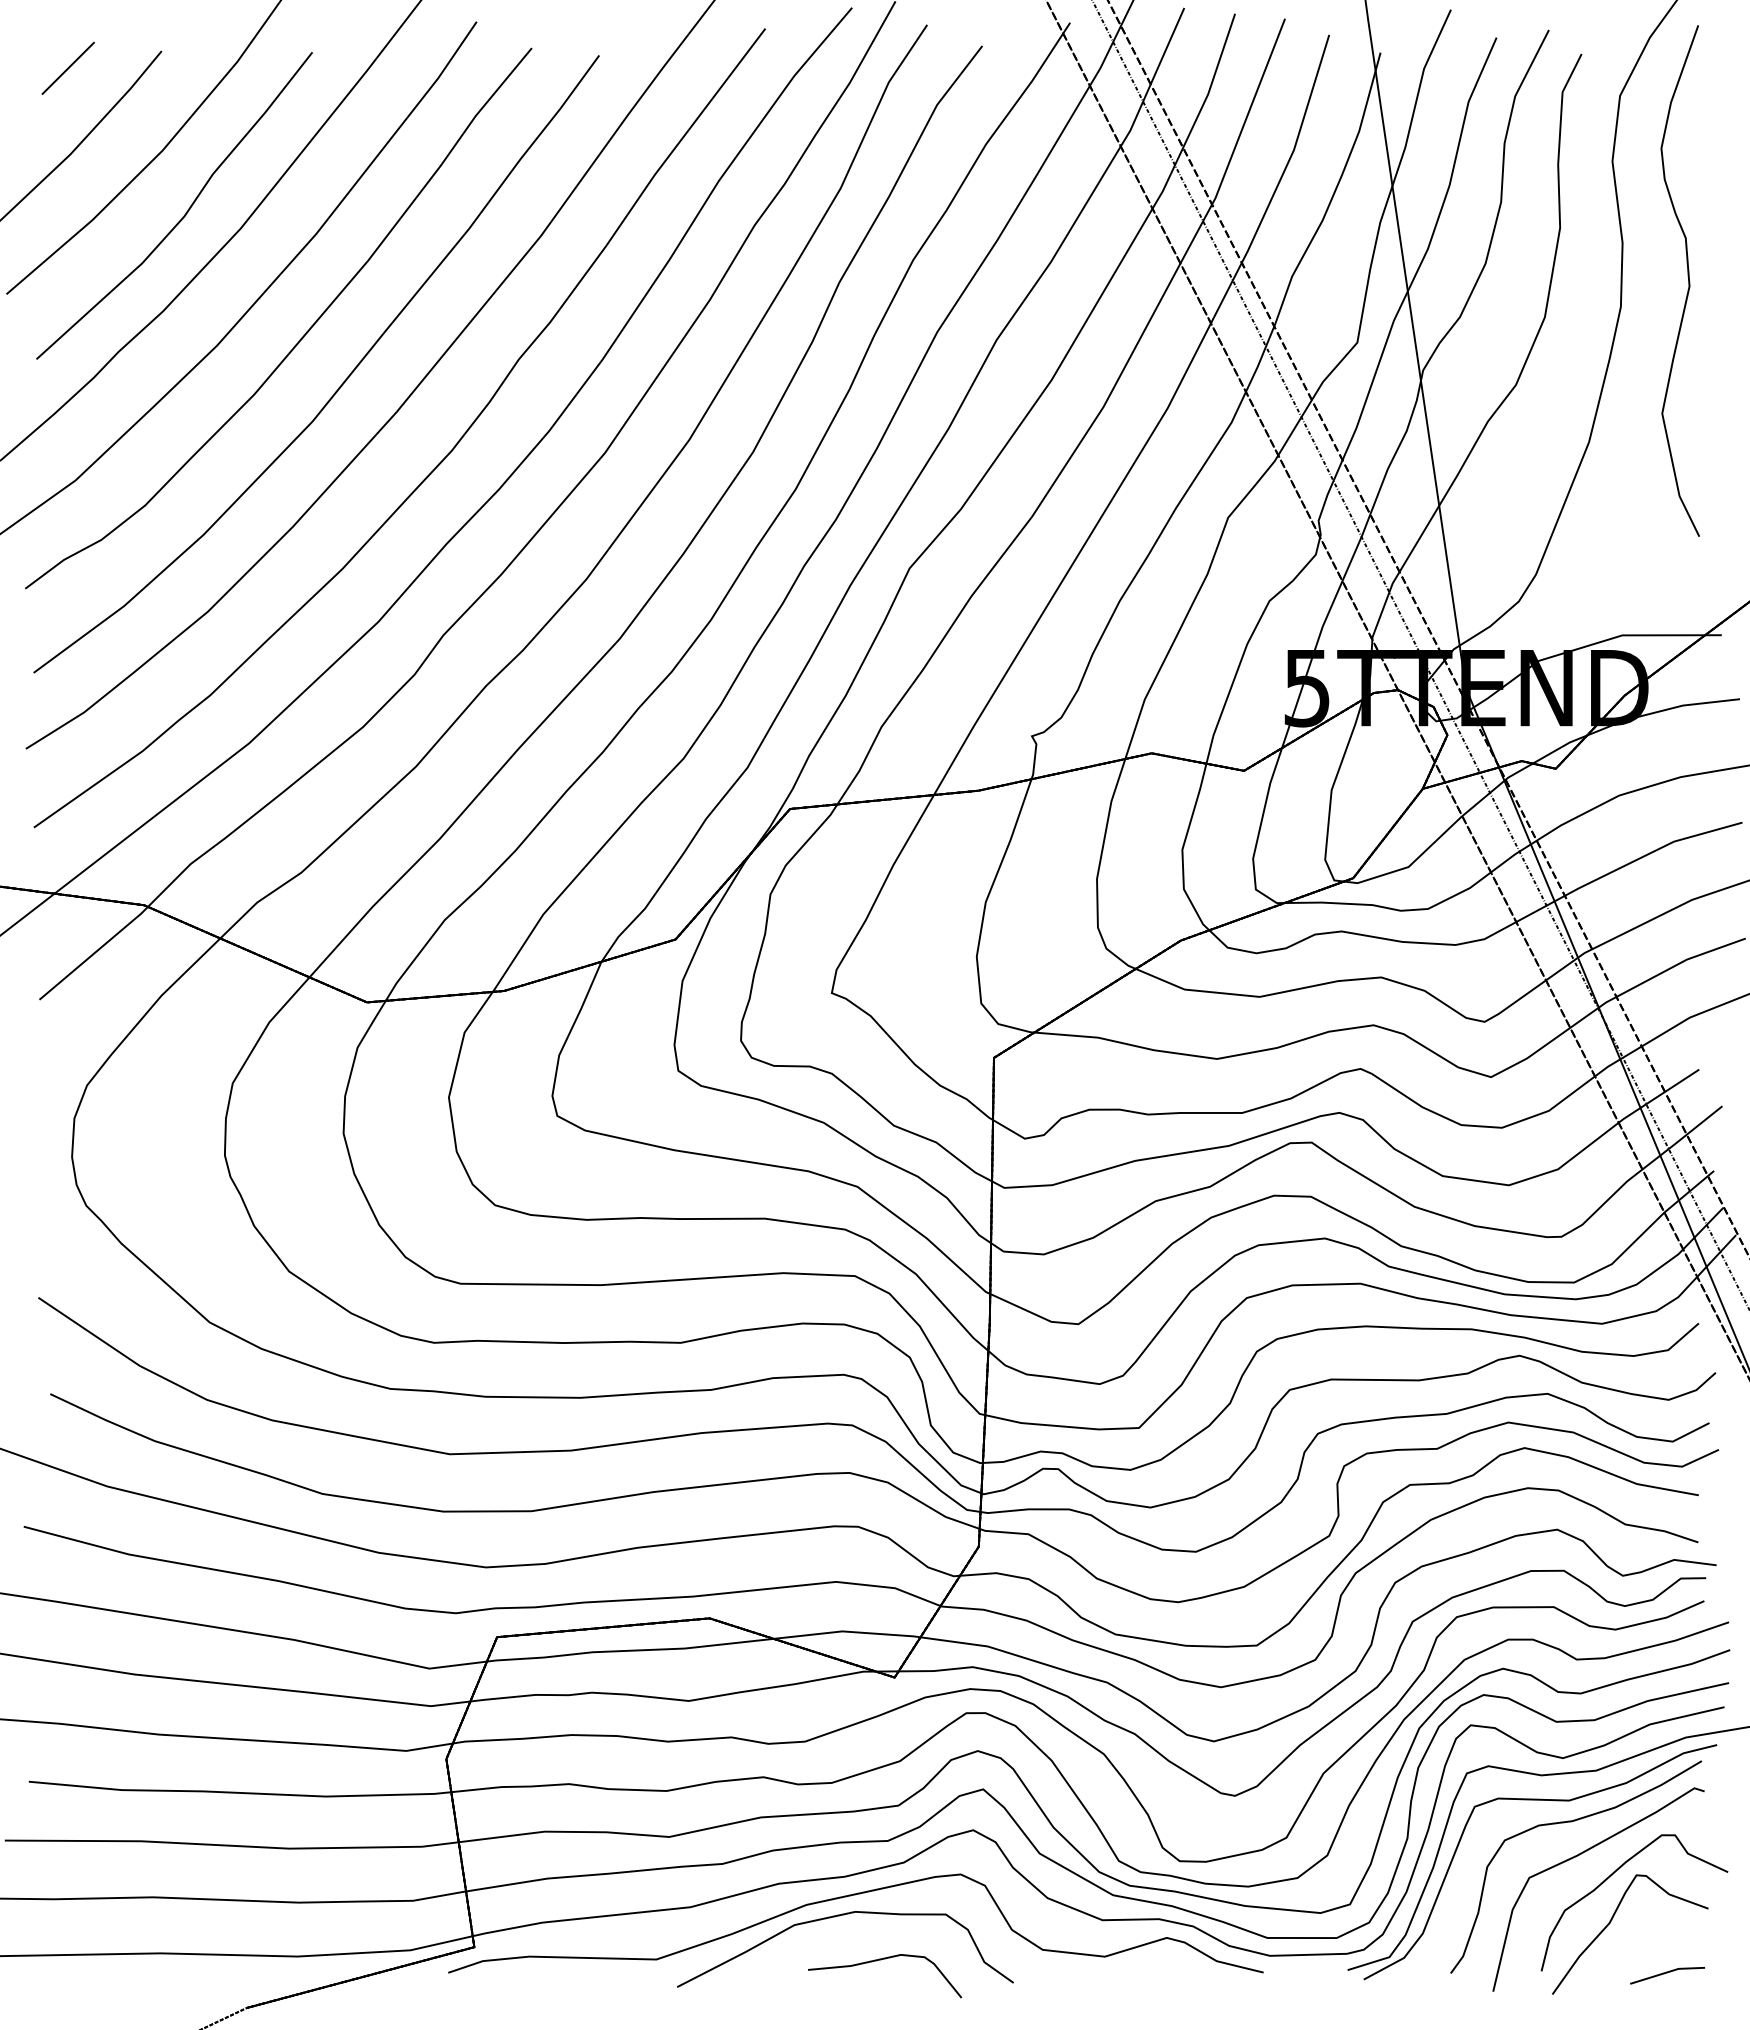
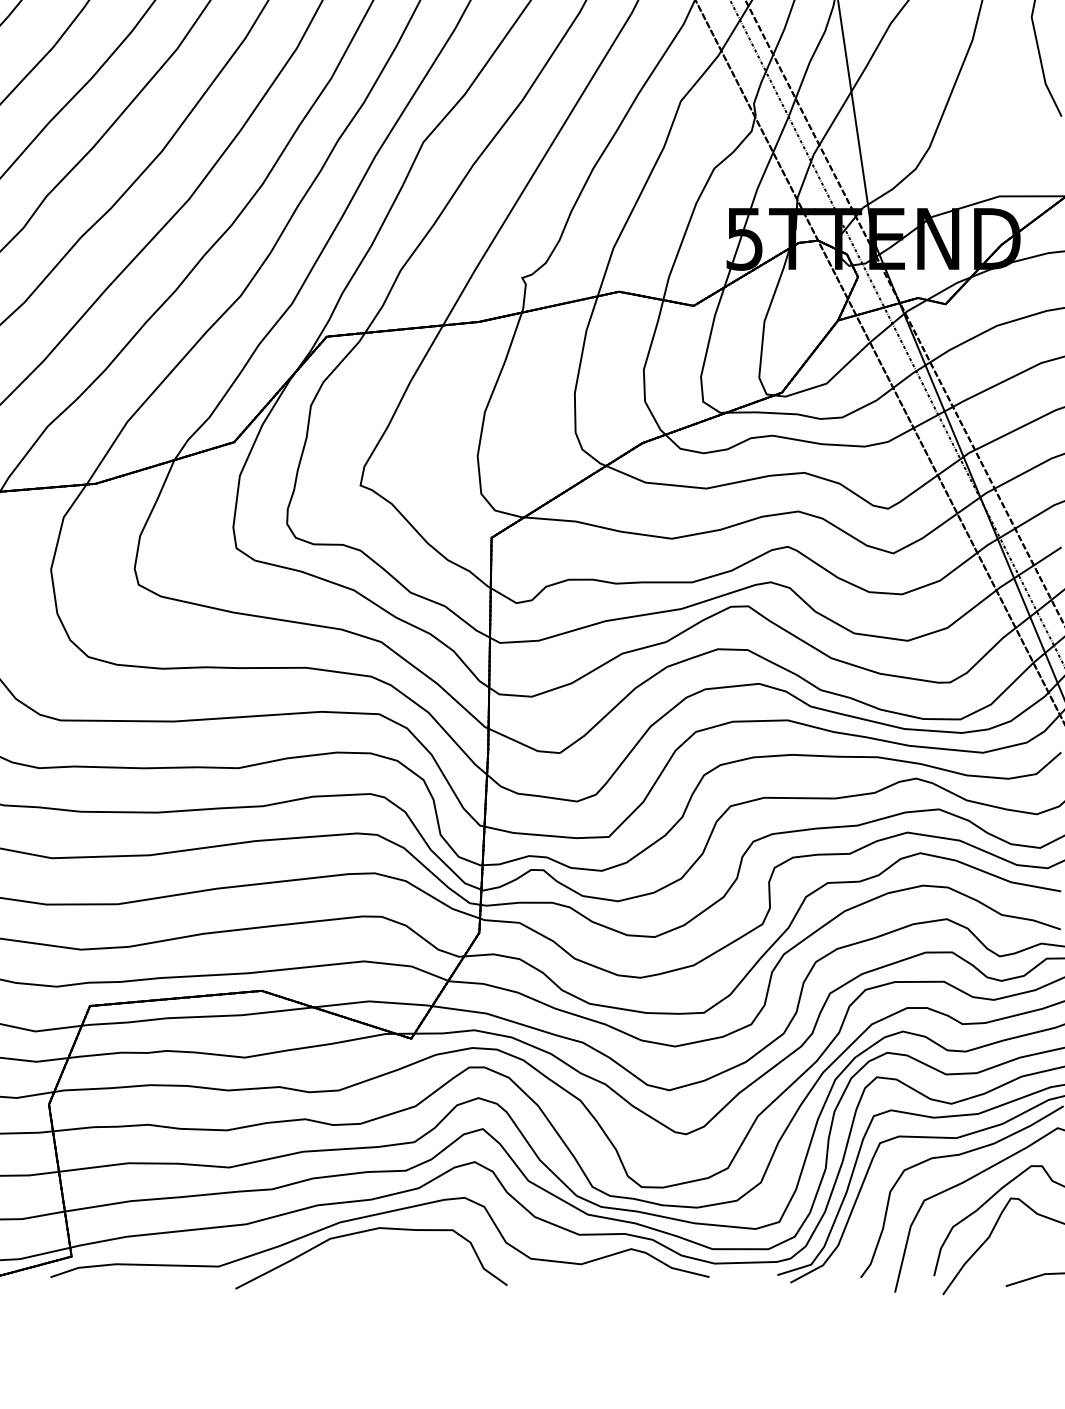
curve: (881, 1960) -> (400, 1267), removed

